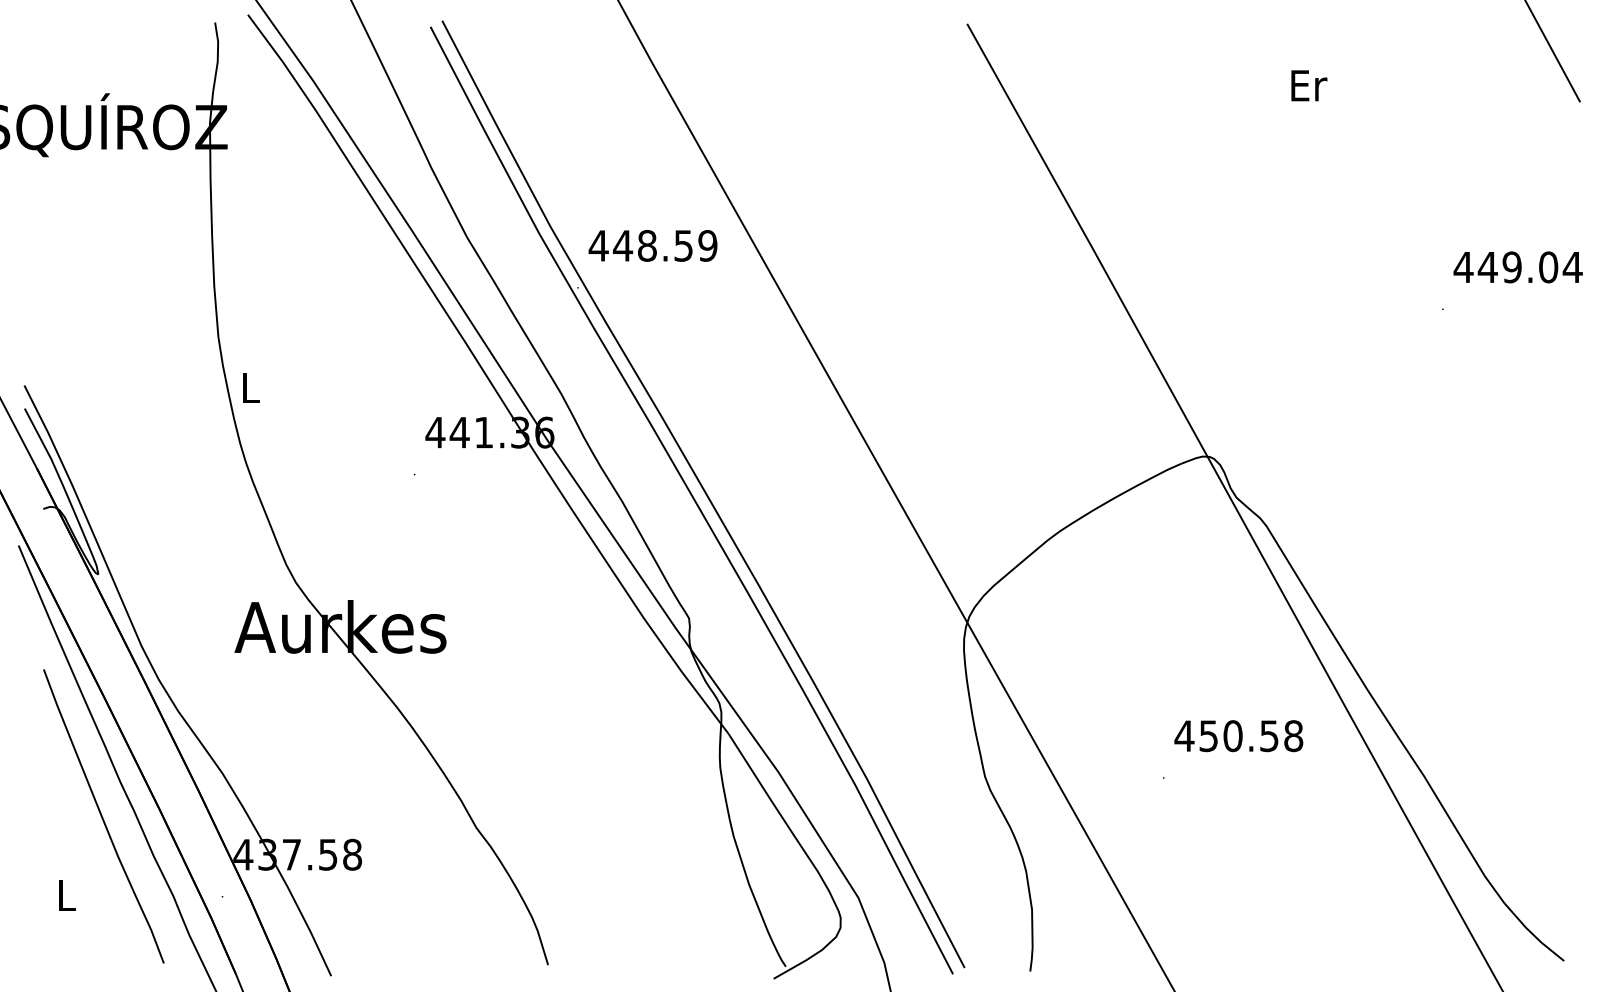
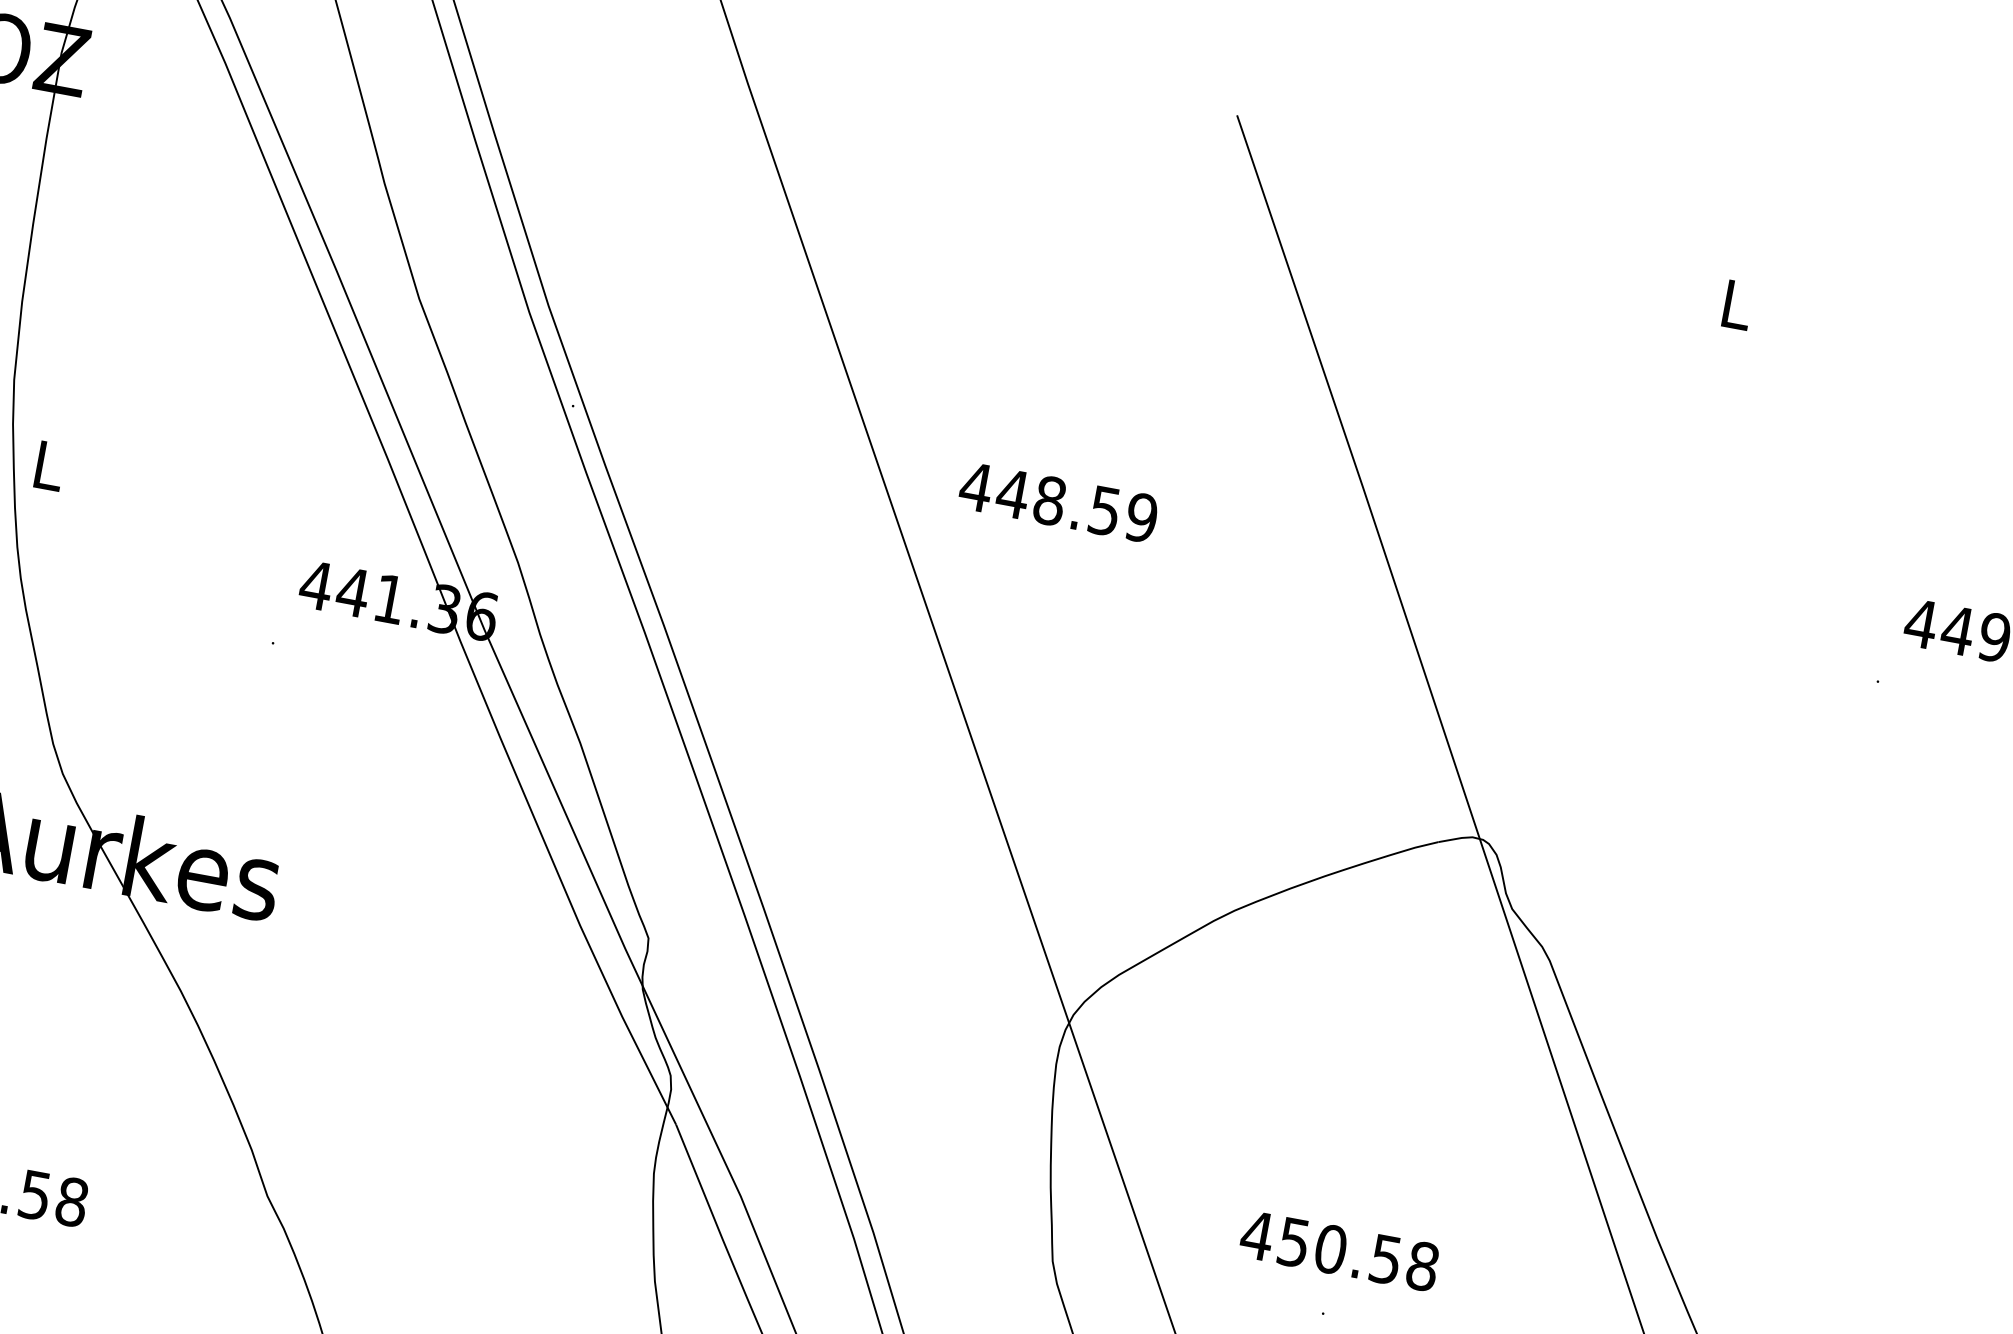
text: (1309, 85) -> (1738, 304), Er -> L
text: (652, 245) -> (1057, 501), moved
text: (1238, 736) -> (1339, 1251), moved

